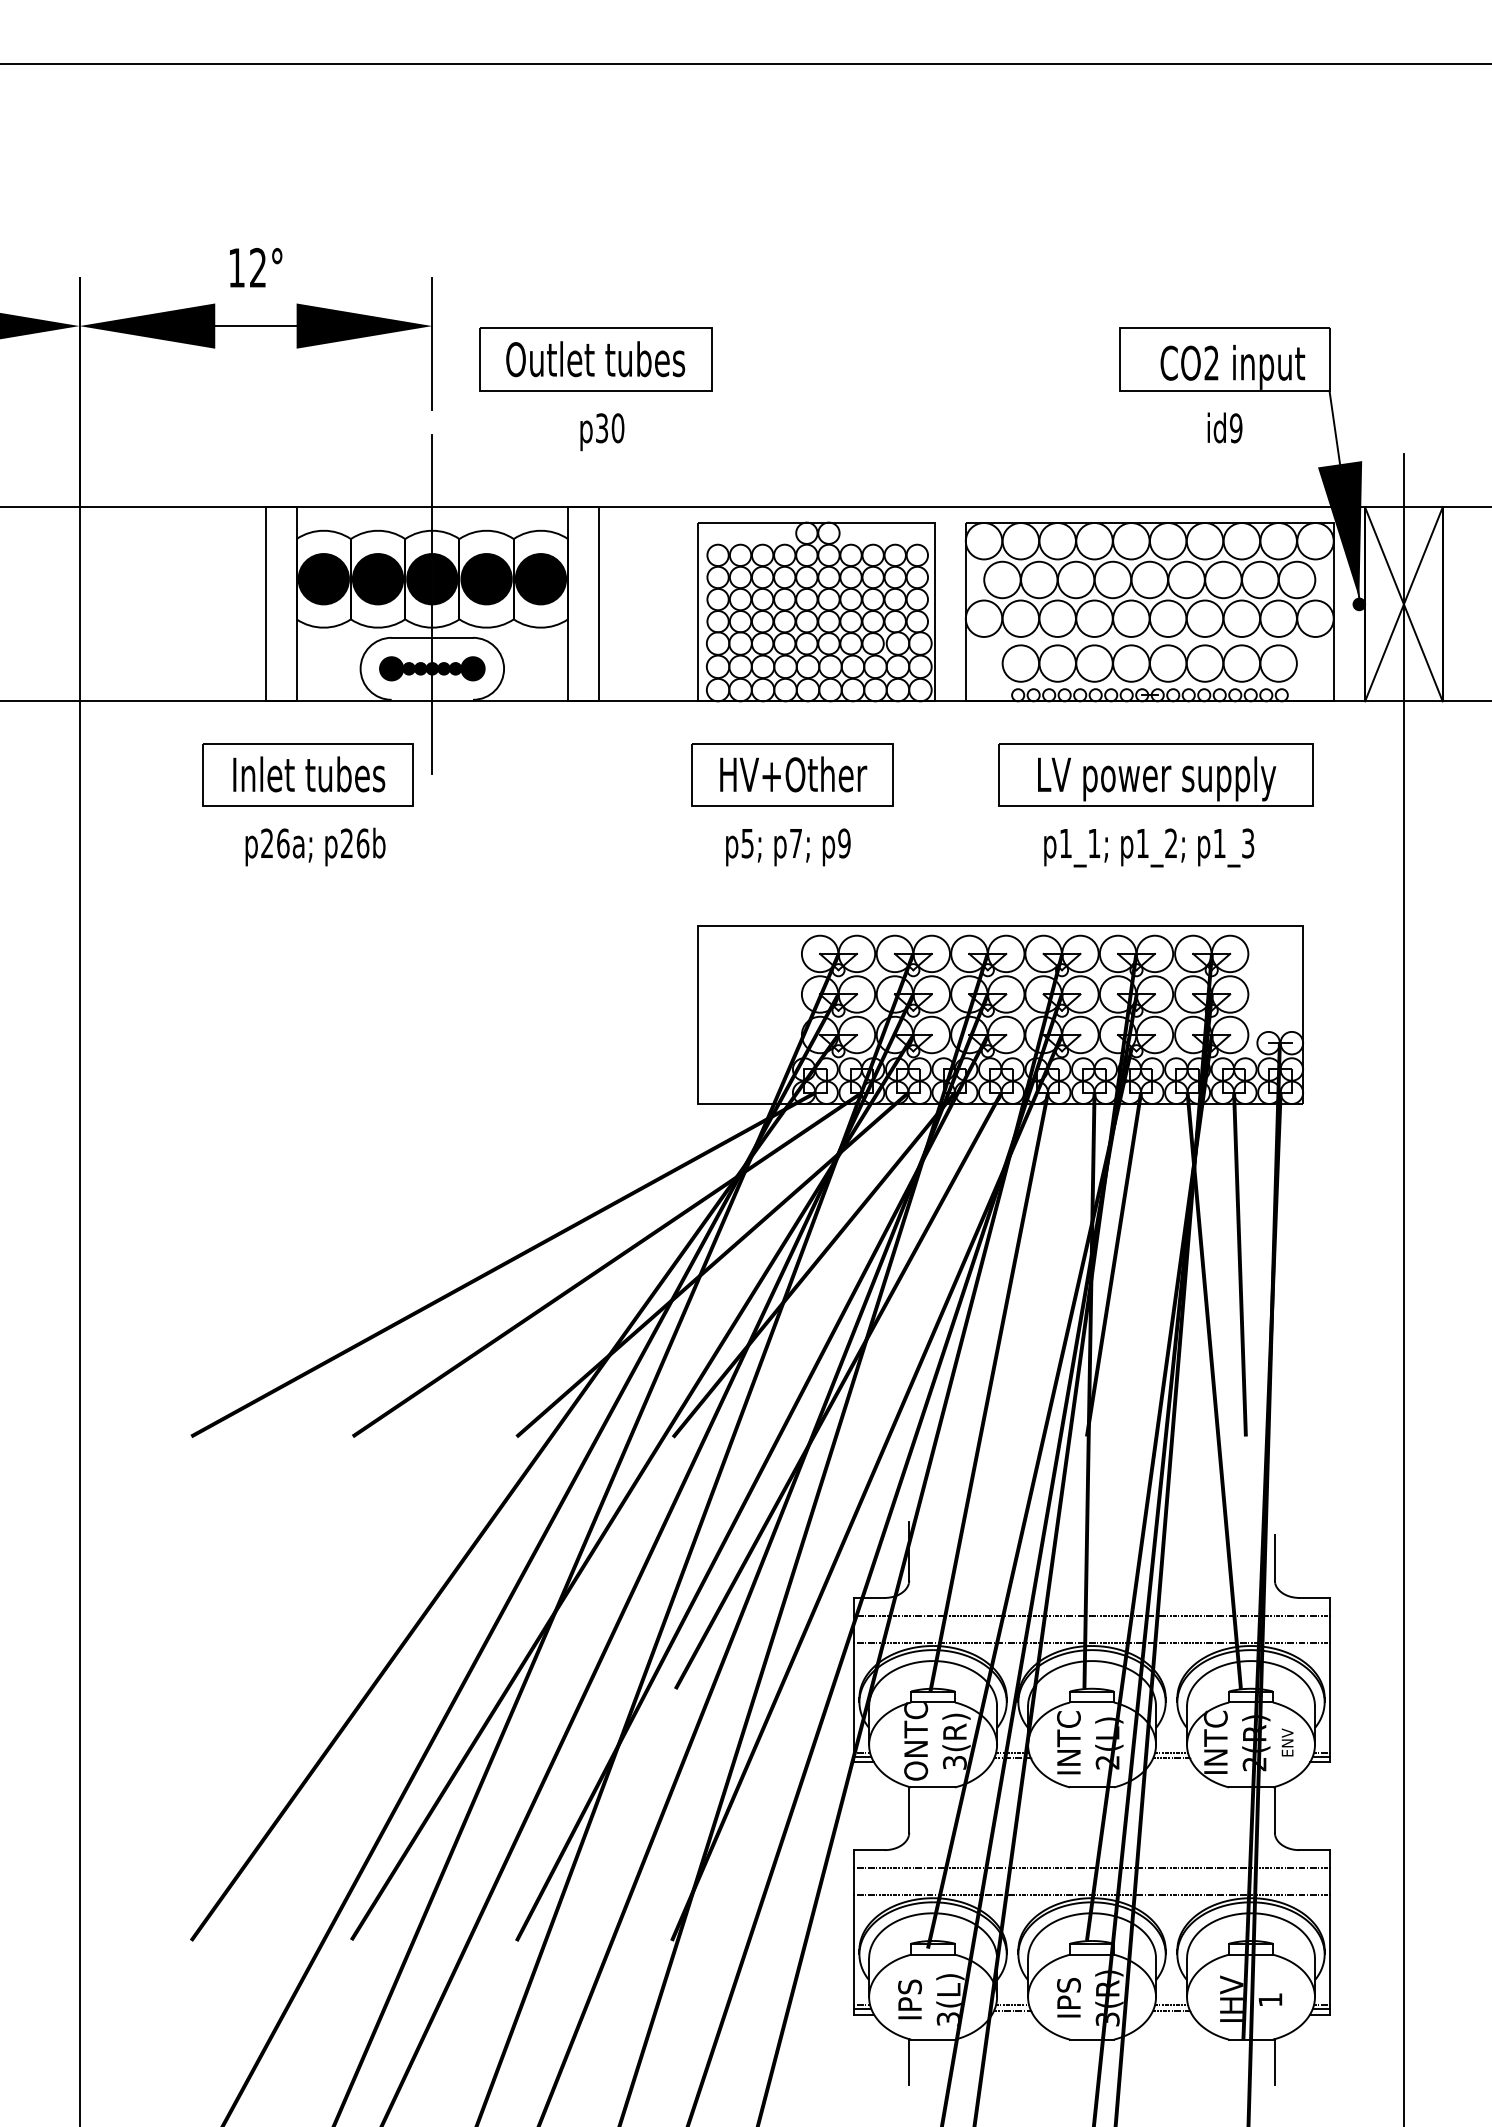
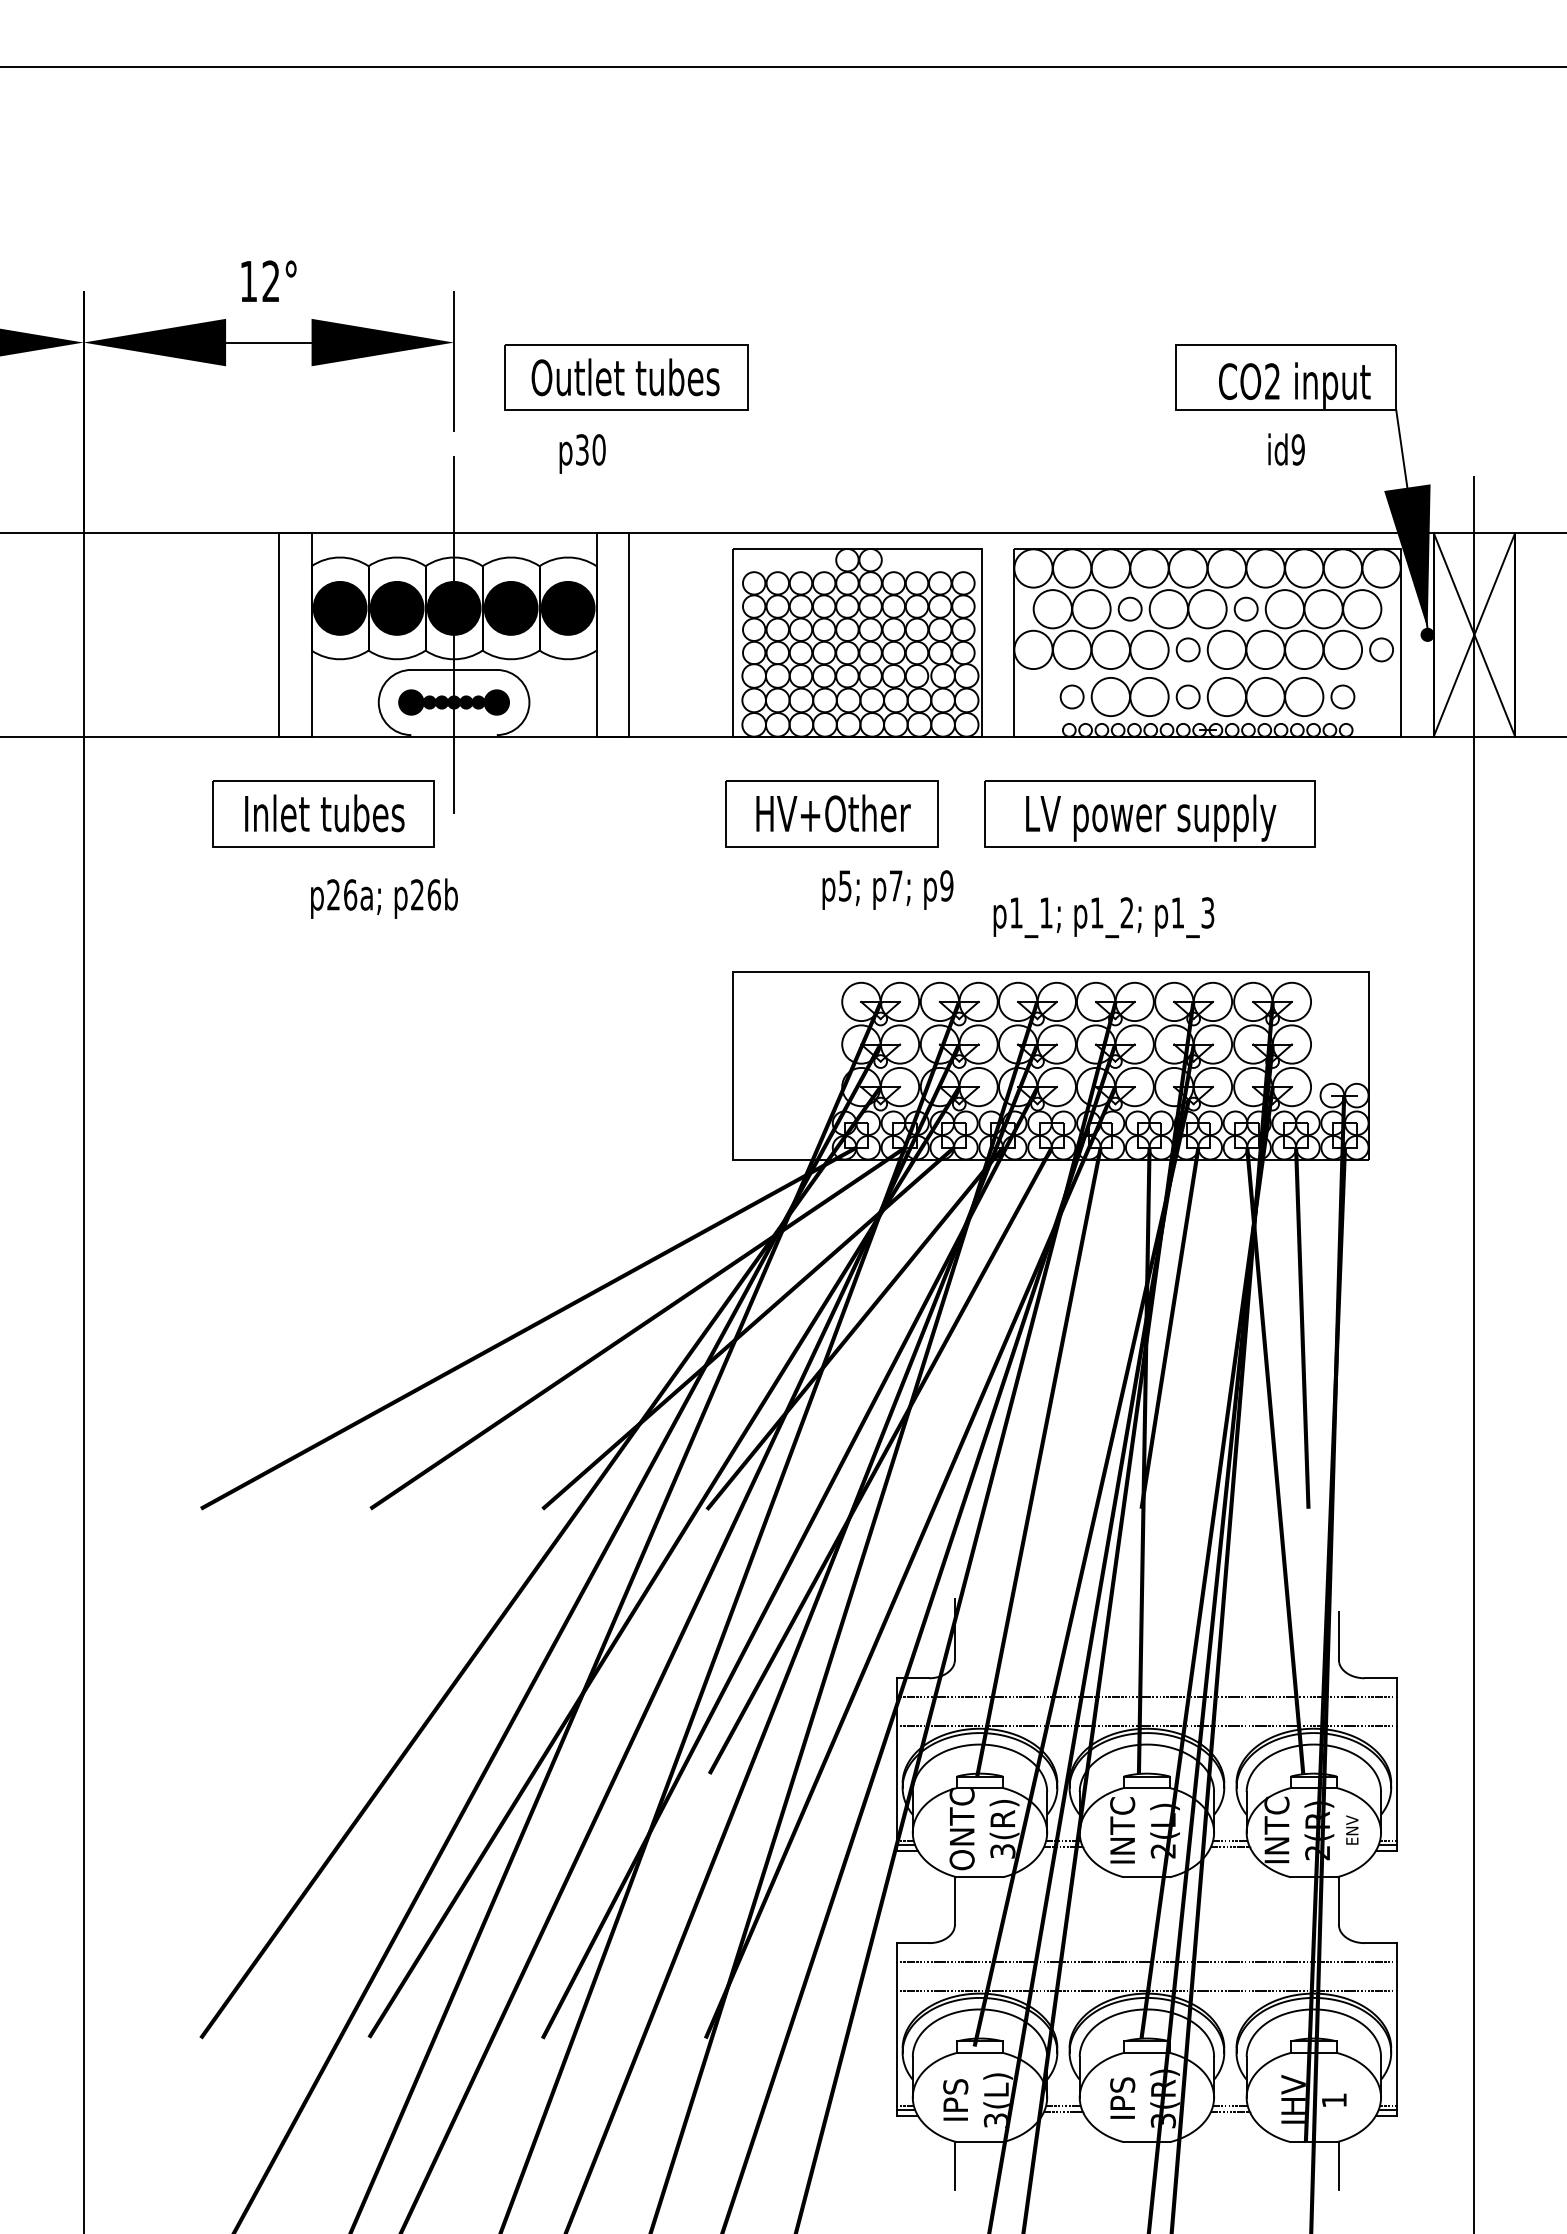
text: (602, 431) -> (582, 453), moved
circle: (1076, 580) -> (1130, 609), size x0.6
circle: (1186, 580) -> (1246, 609), size x0.6
circle: (1131, 618) -> (1188, 649), size x0.6
circle: (1315, 618) -> (1381, 649), size x0.6
circle: (1021, 663) -> (1072, 696), size x0.6
circle: (1131, 663) -> (1188, 696), size x0.6
circle: (1278, 663) -> (1342, 696), size x0.6
part: (1155, 774) -> (1149, 813), moved
text: (315, 846) -> (384, 898), moved
text: (787, 846) -> (887, 889), moved
text: (1148, 847) -> (1103, 917), moved

